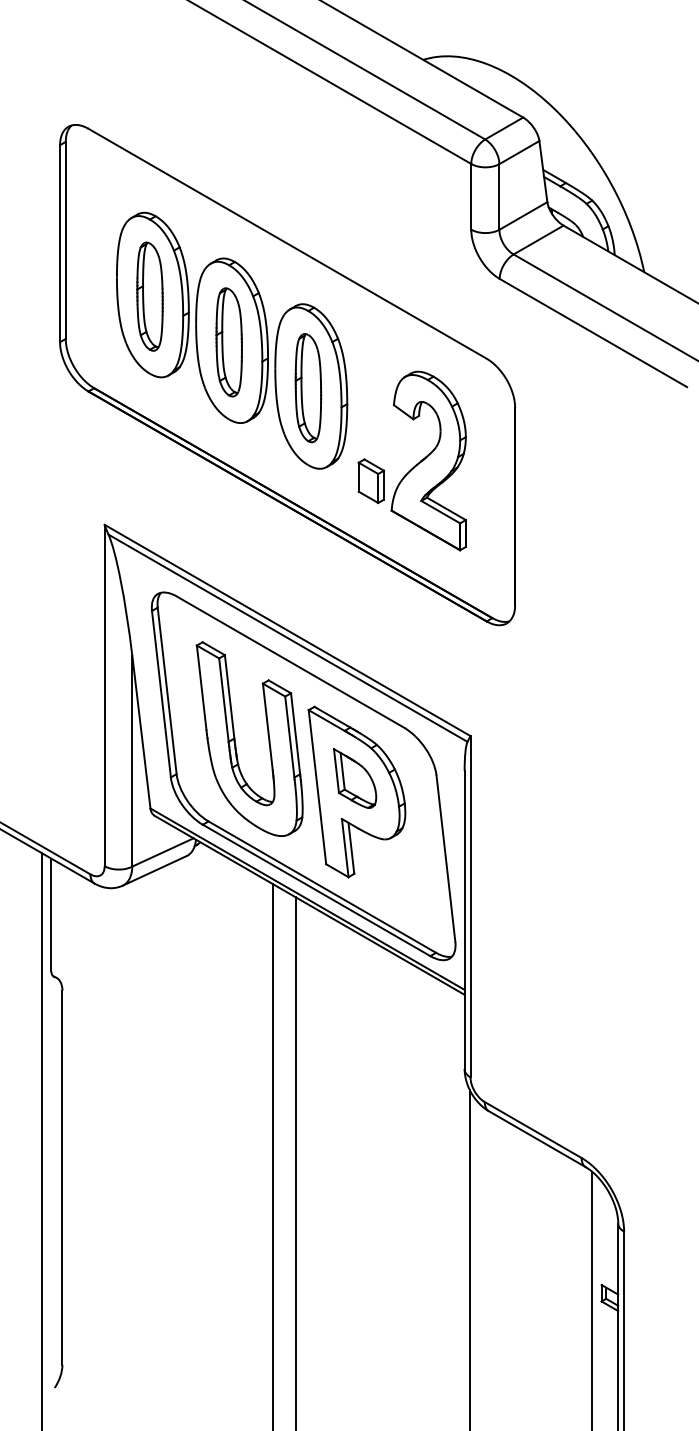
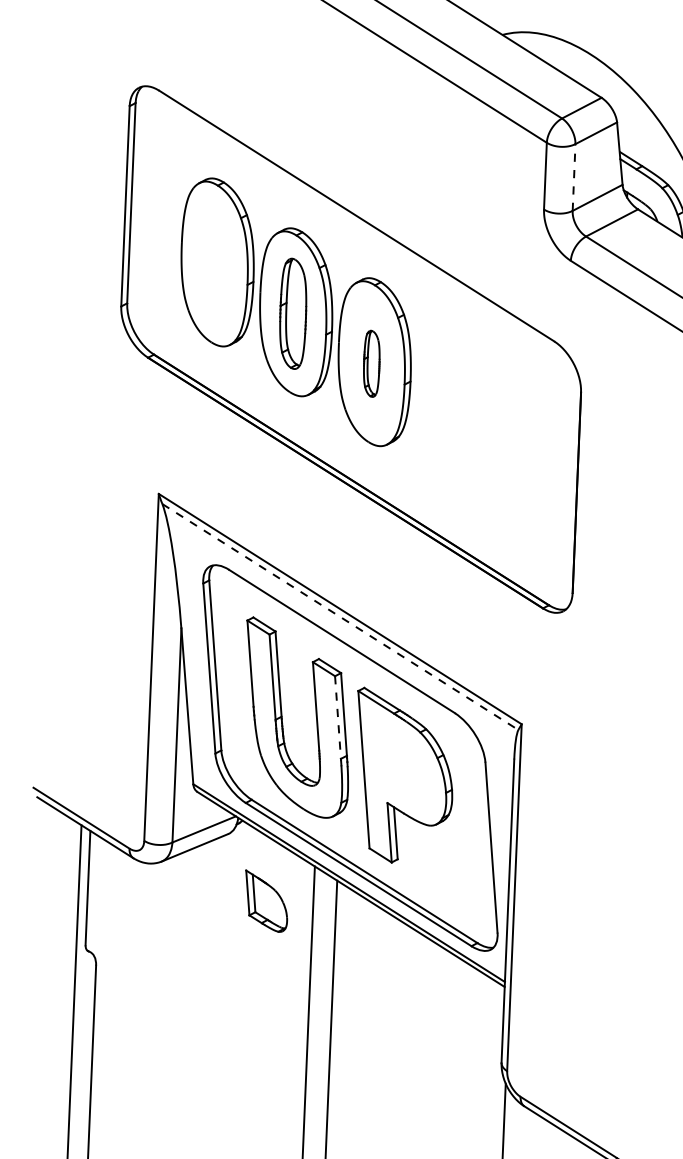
line: (499, 196) -> (574, 177), solid -> dashed
part: (149, 296) -> (214, 263), removed
part: (308, 388) -> (371, 364), size x0.6
part: (411, 460) -> (473, 441), removed
line: (288, 638) -> (340, 617), solid -> dashed
line: (289, 738) -> (337, 719), solid -> dashed
part: (355, 778) -> (266, 901), moved

